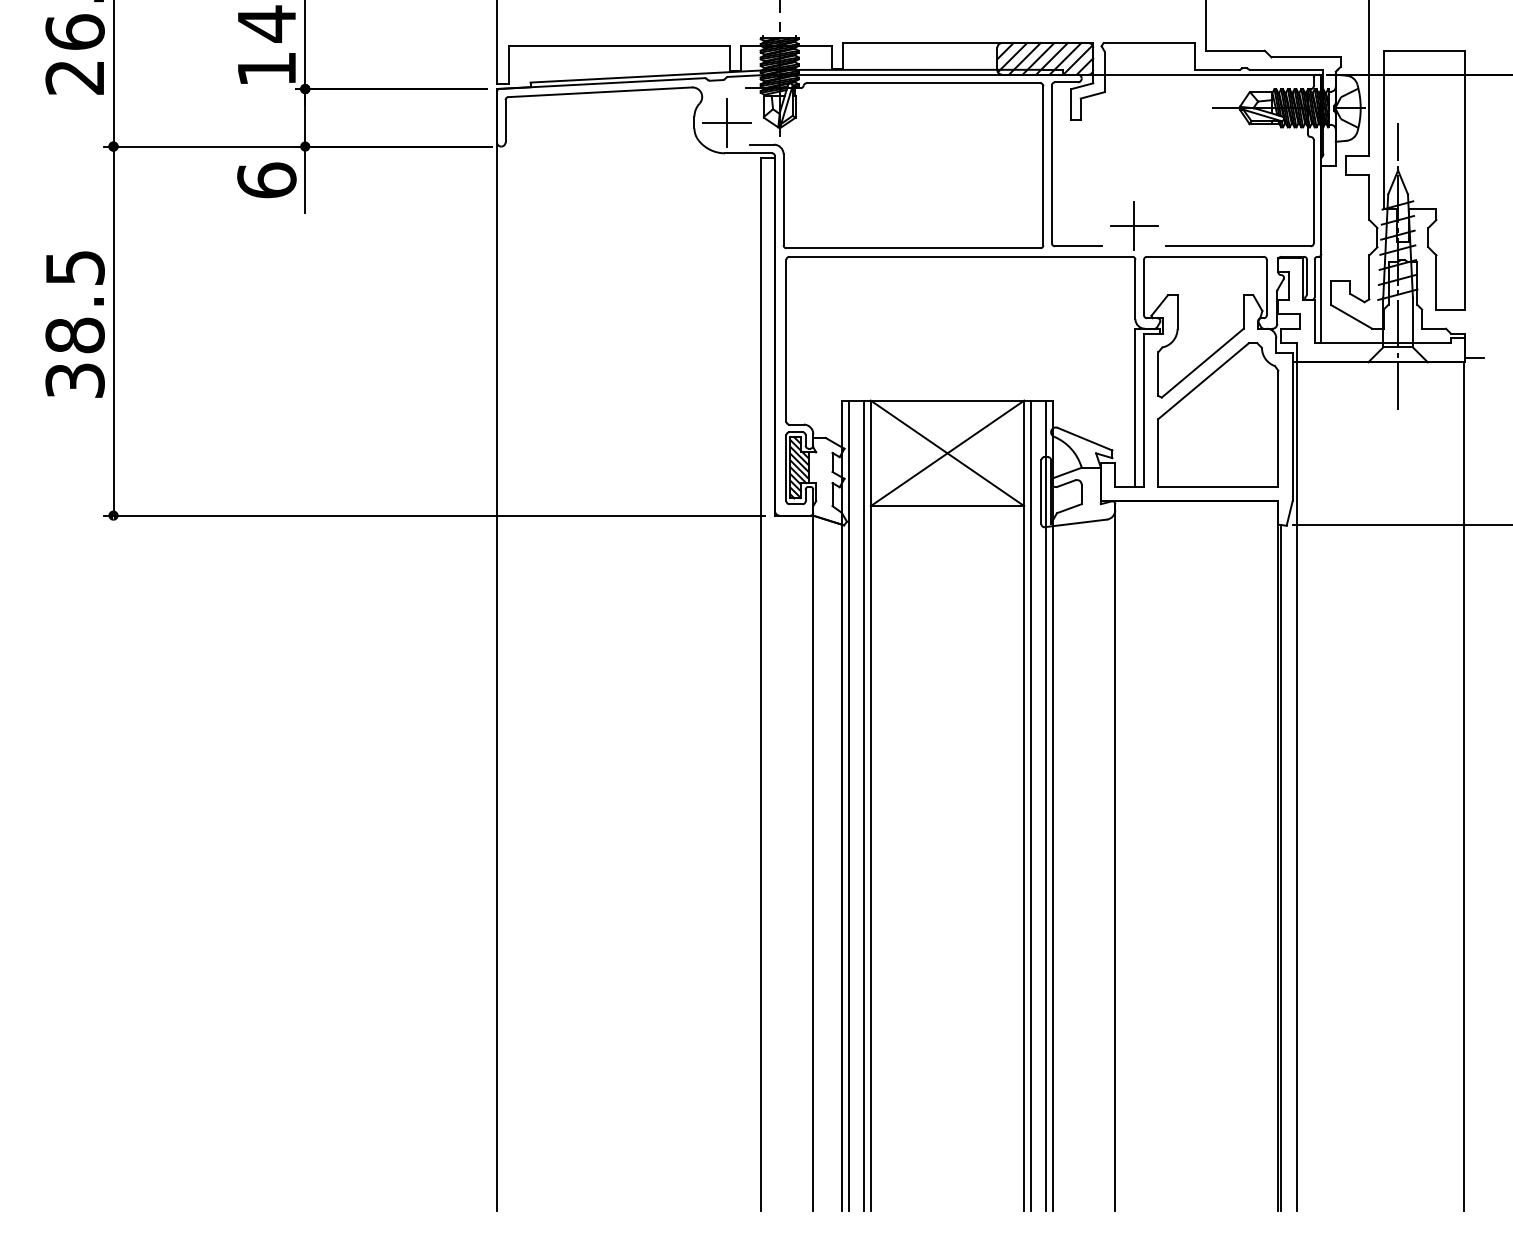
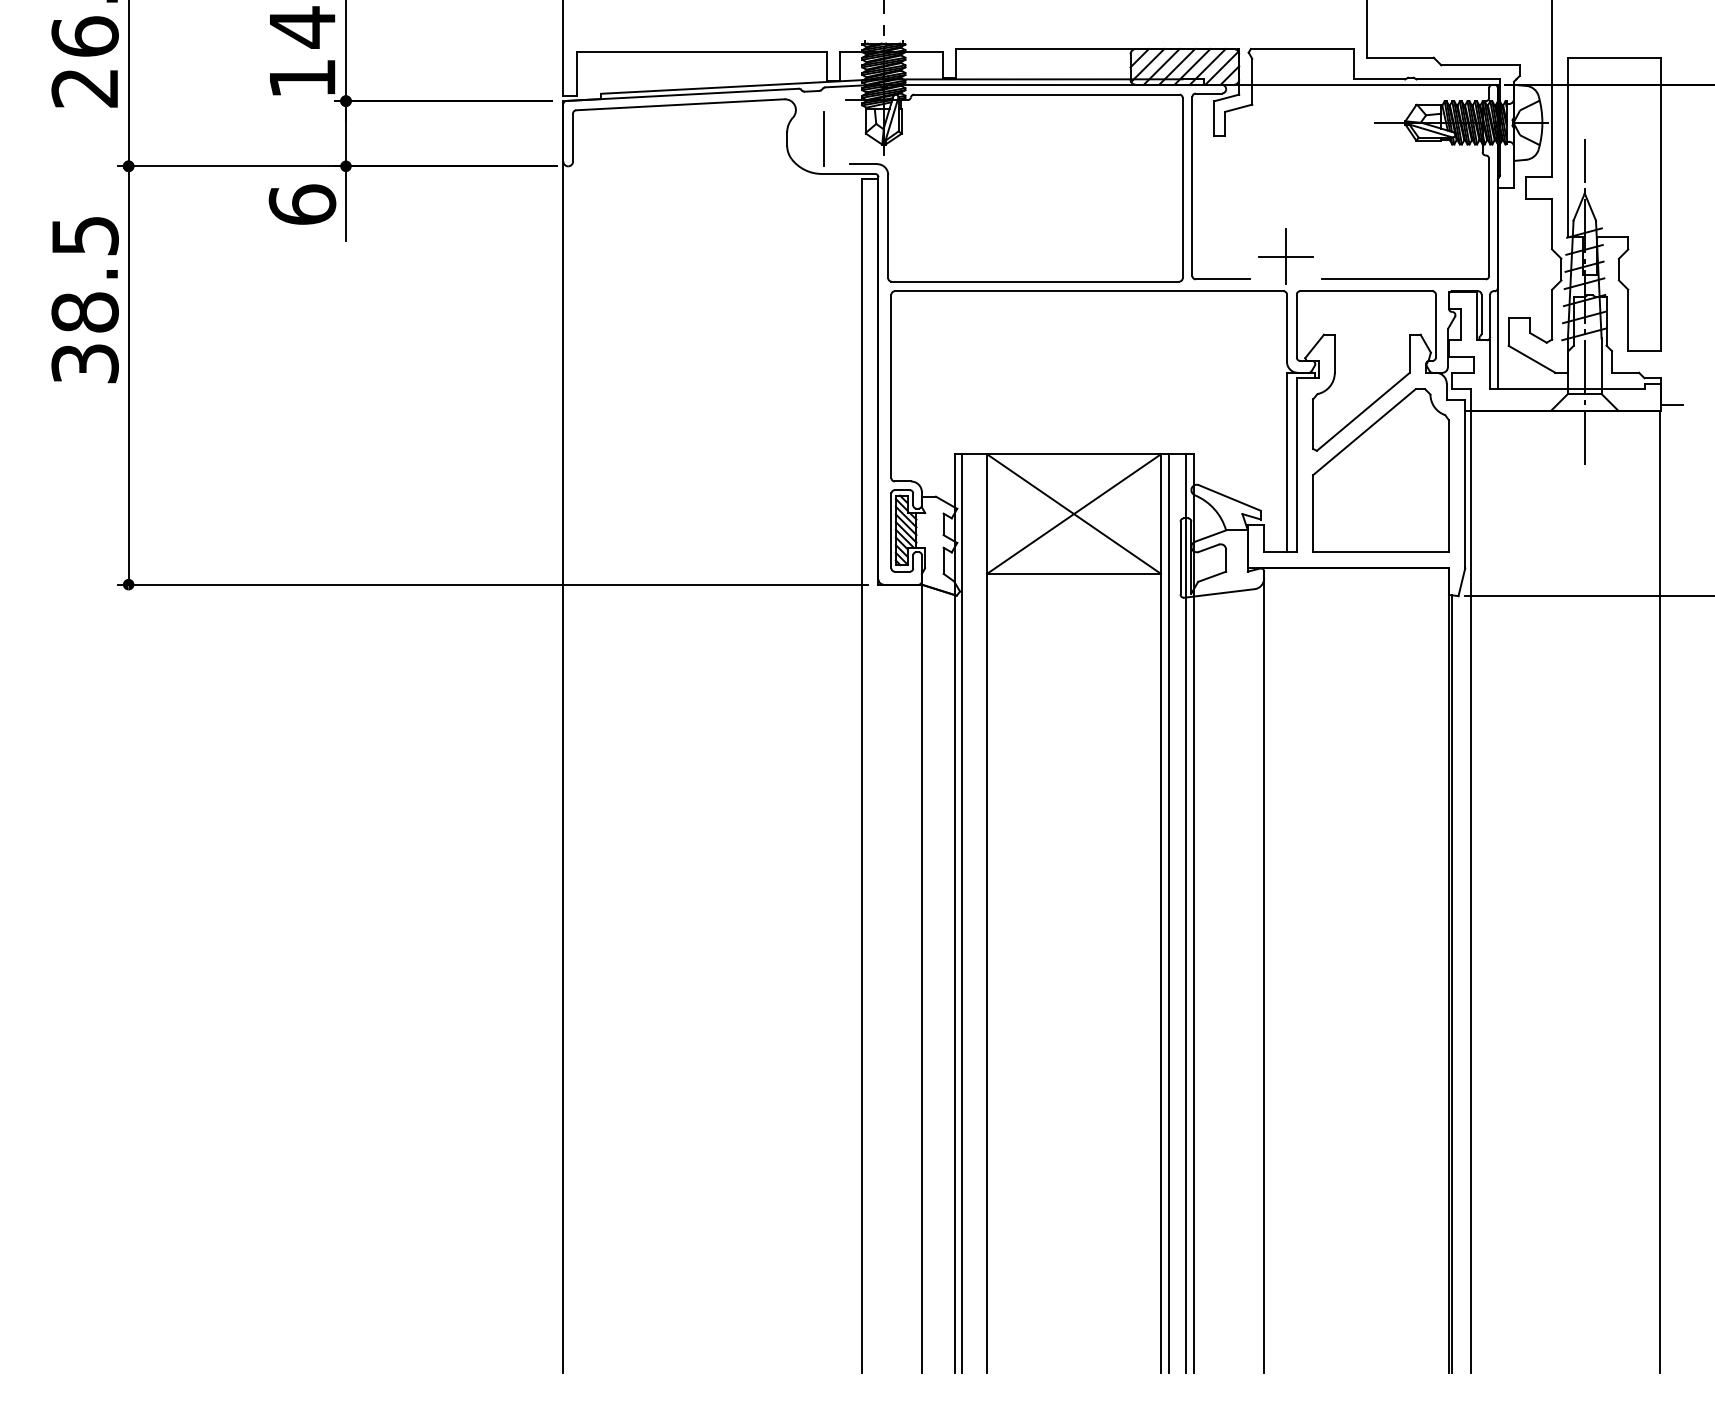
line: (726, 122) -> (823, 139), removed
text: (74, 324) -> (84, 300), moved
line: (864, 805) -> (979, 913), removed

